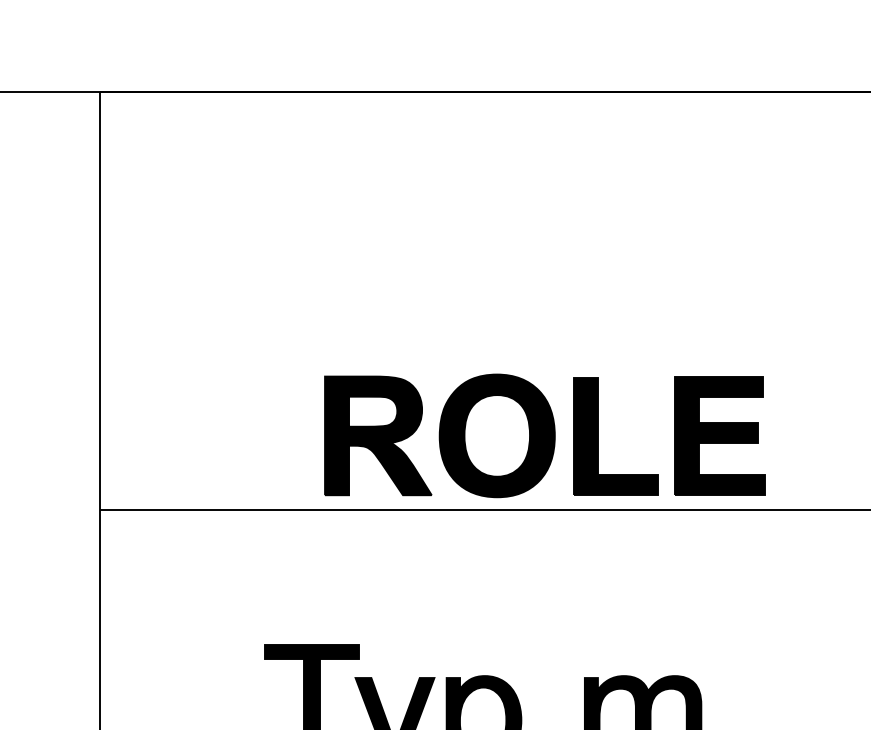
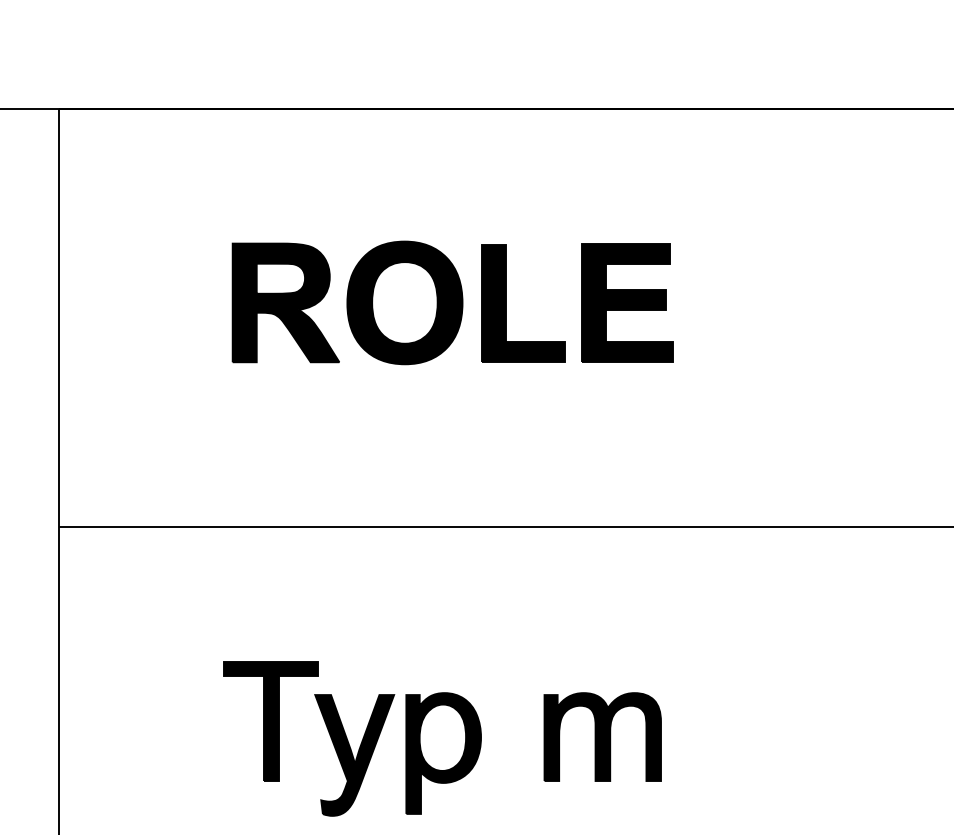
part: (544, 435) -> (452, 302), moved

